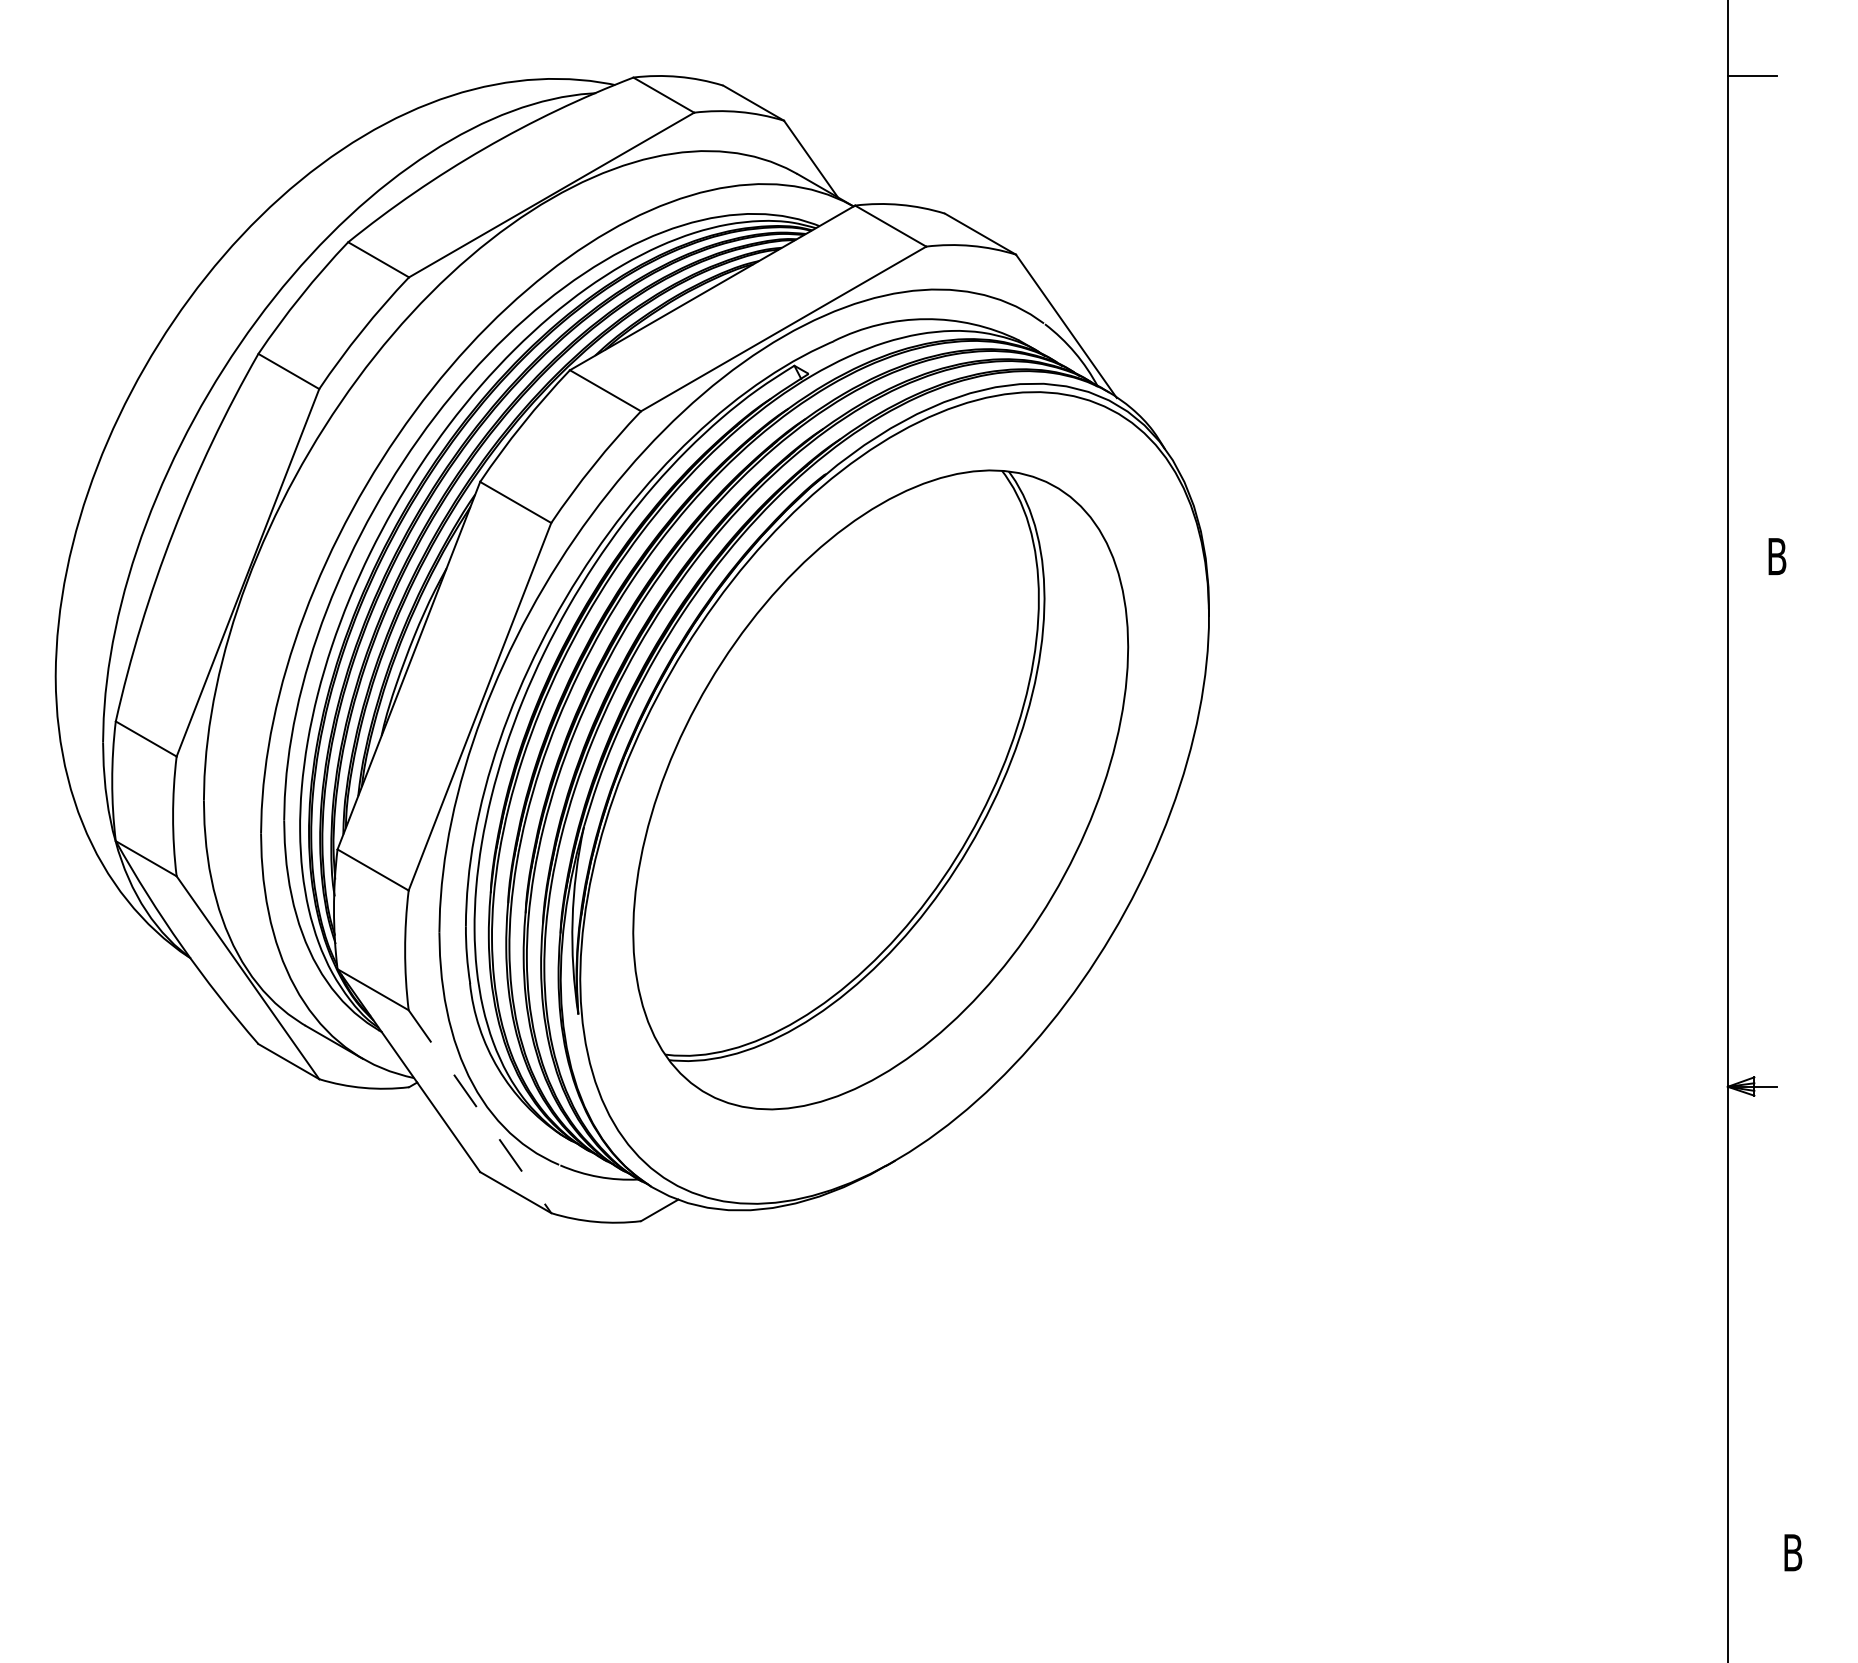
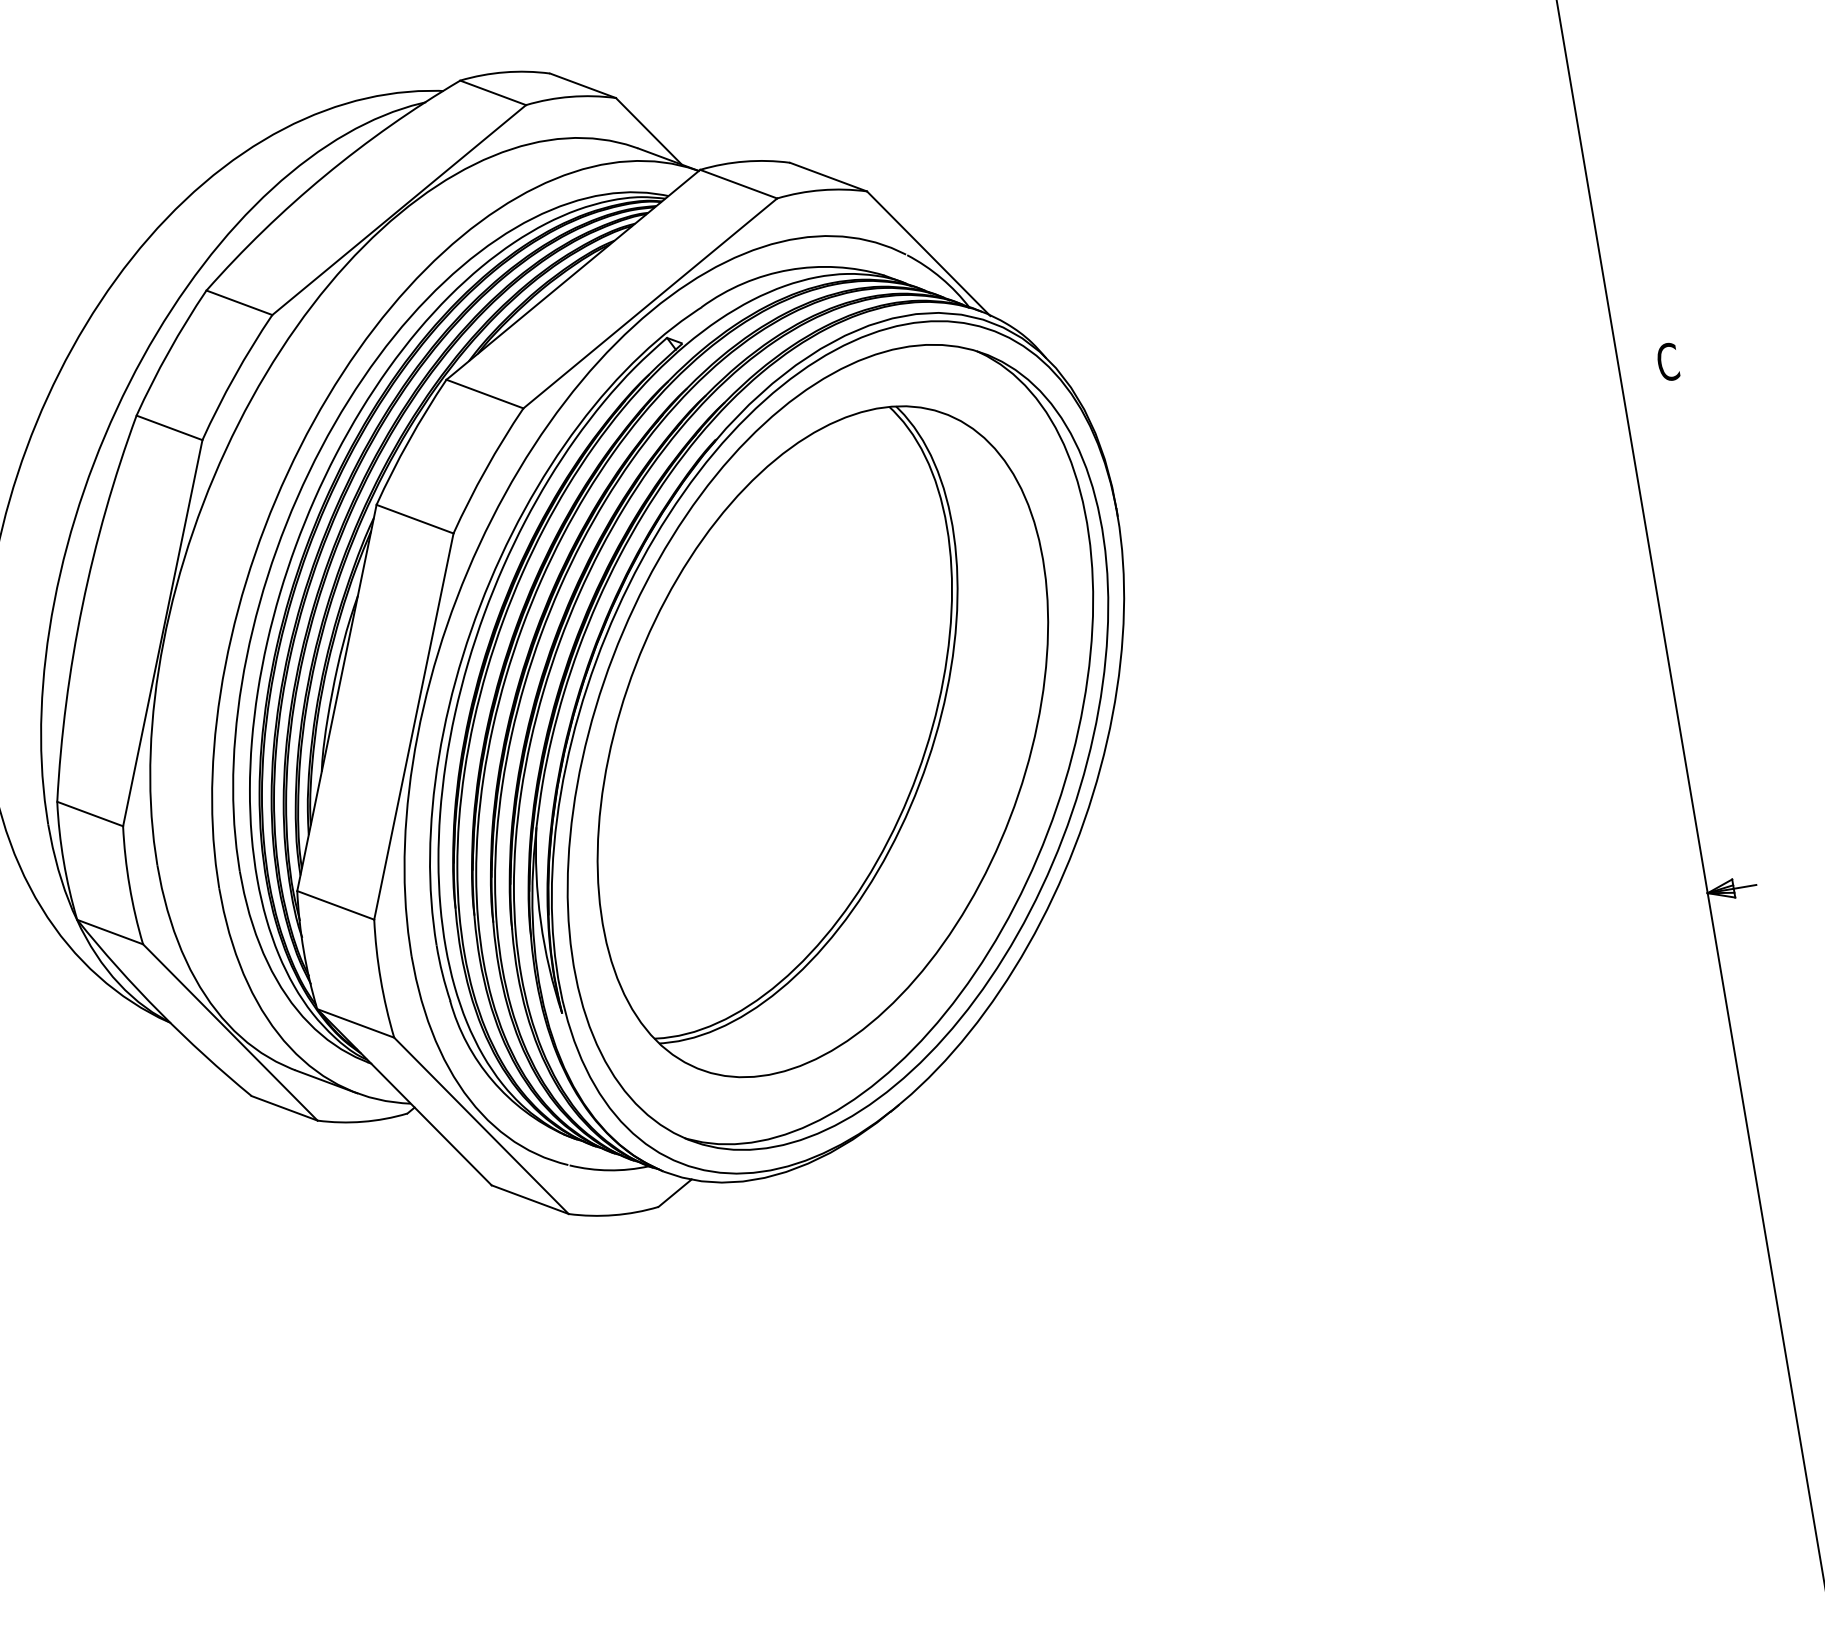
text: (1777, 556) -> (1668, 362), B -> C
part: (894, 797) -> (837, 746), added
line: (480, 1112) -> (482, 1126), dashed -> solid

